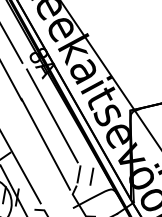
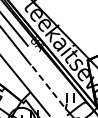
line: (51, 114) -> (47, 69), removed
line: (46, 144) -> (47, 85), solid -> dashed

